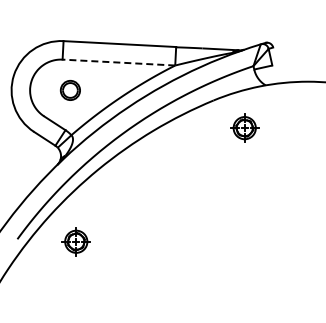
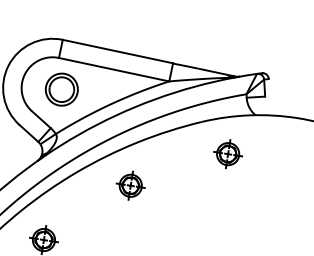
line: (118, 62) -> (113, 69), dashed -> solid
part: (70, 90) -> (61, 89), size x1.67
part: (153, 174) -> (130, 185), added

